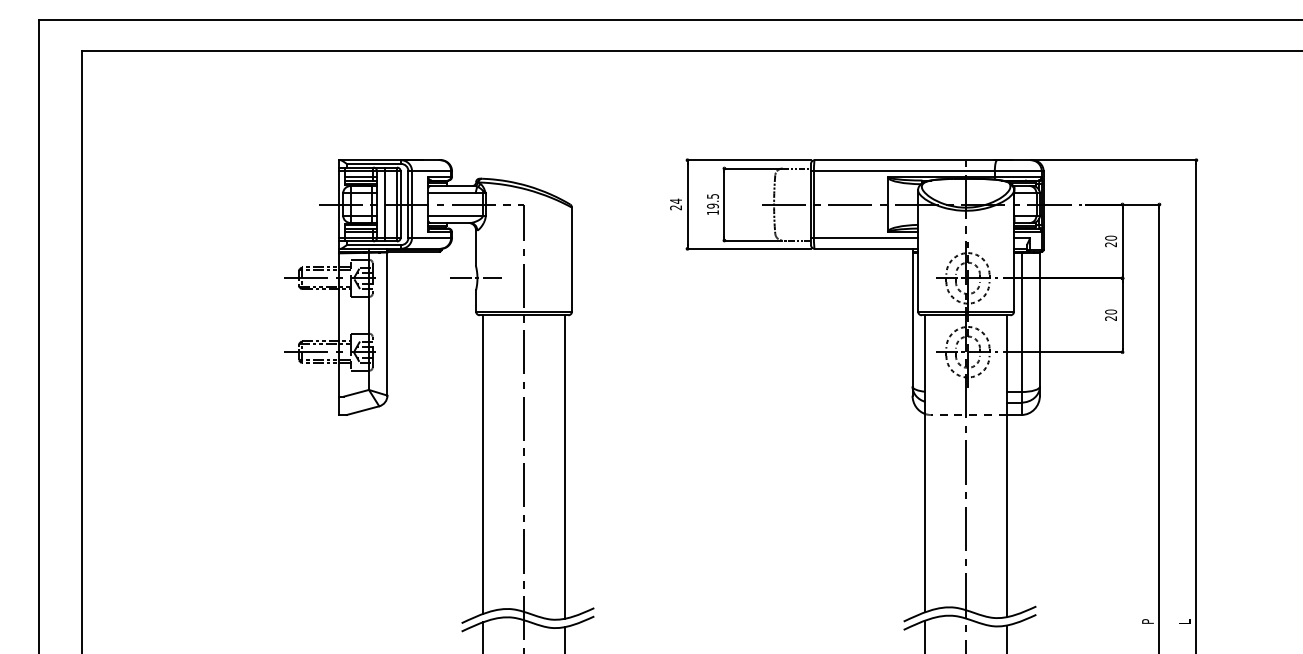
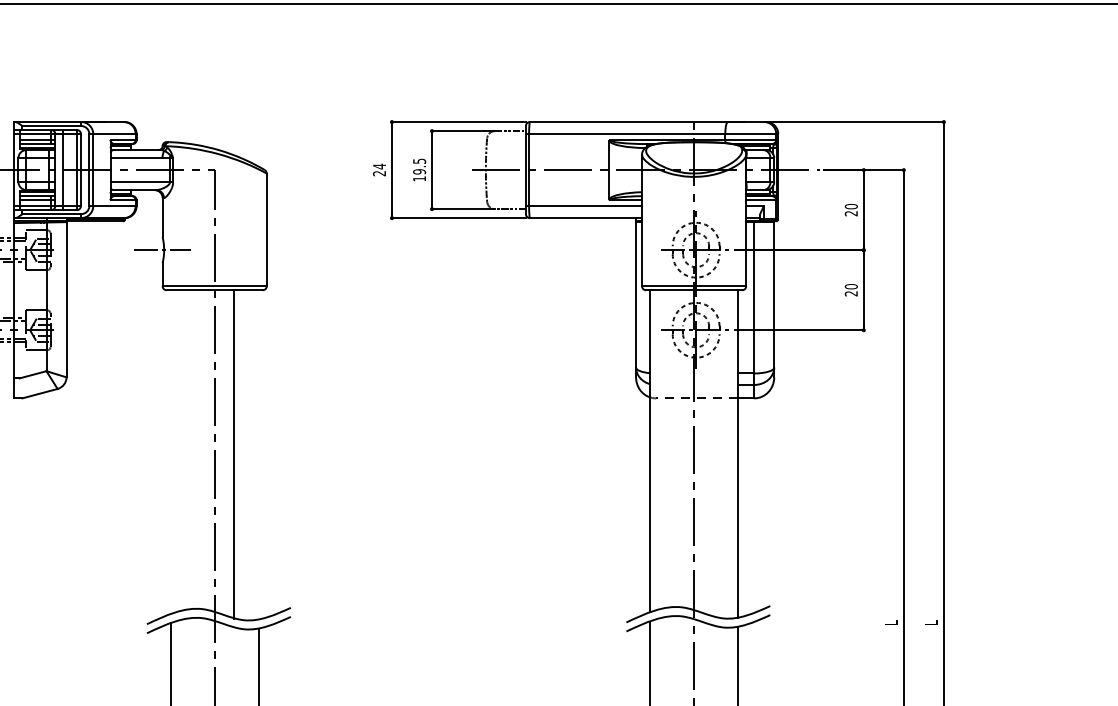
line: (483, 464) -> (170, 452), removed
line: (564, 466) -> (233, 454), moved
text: (1147, 621) -> (890, 622), P -> L

